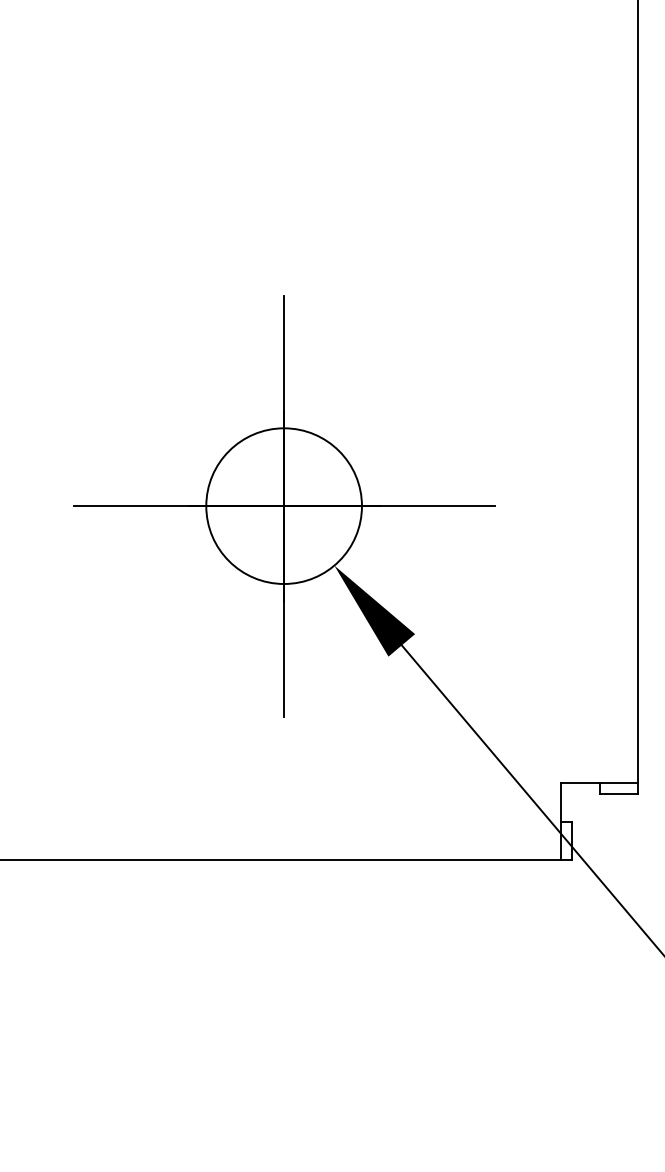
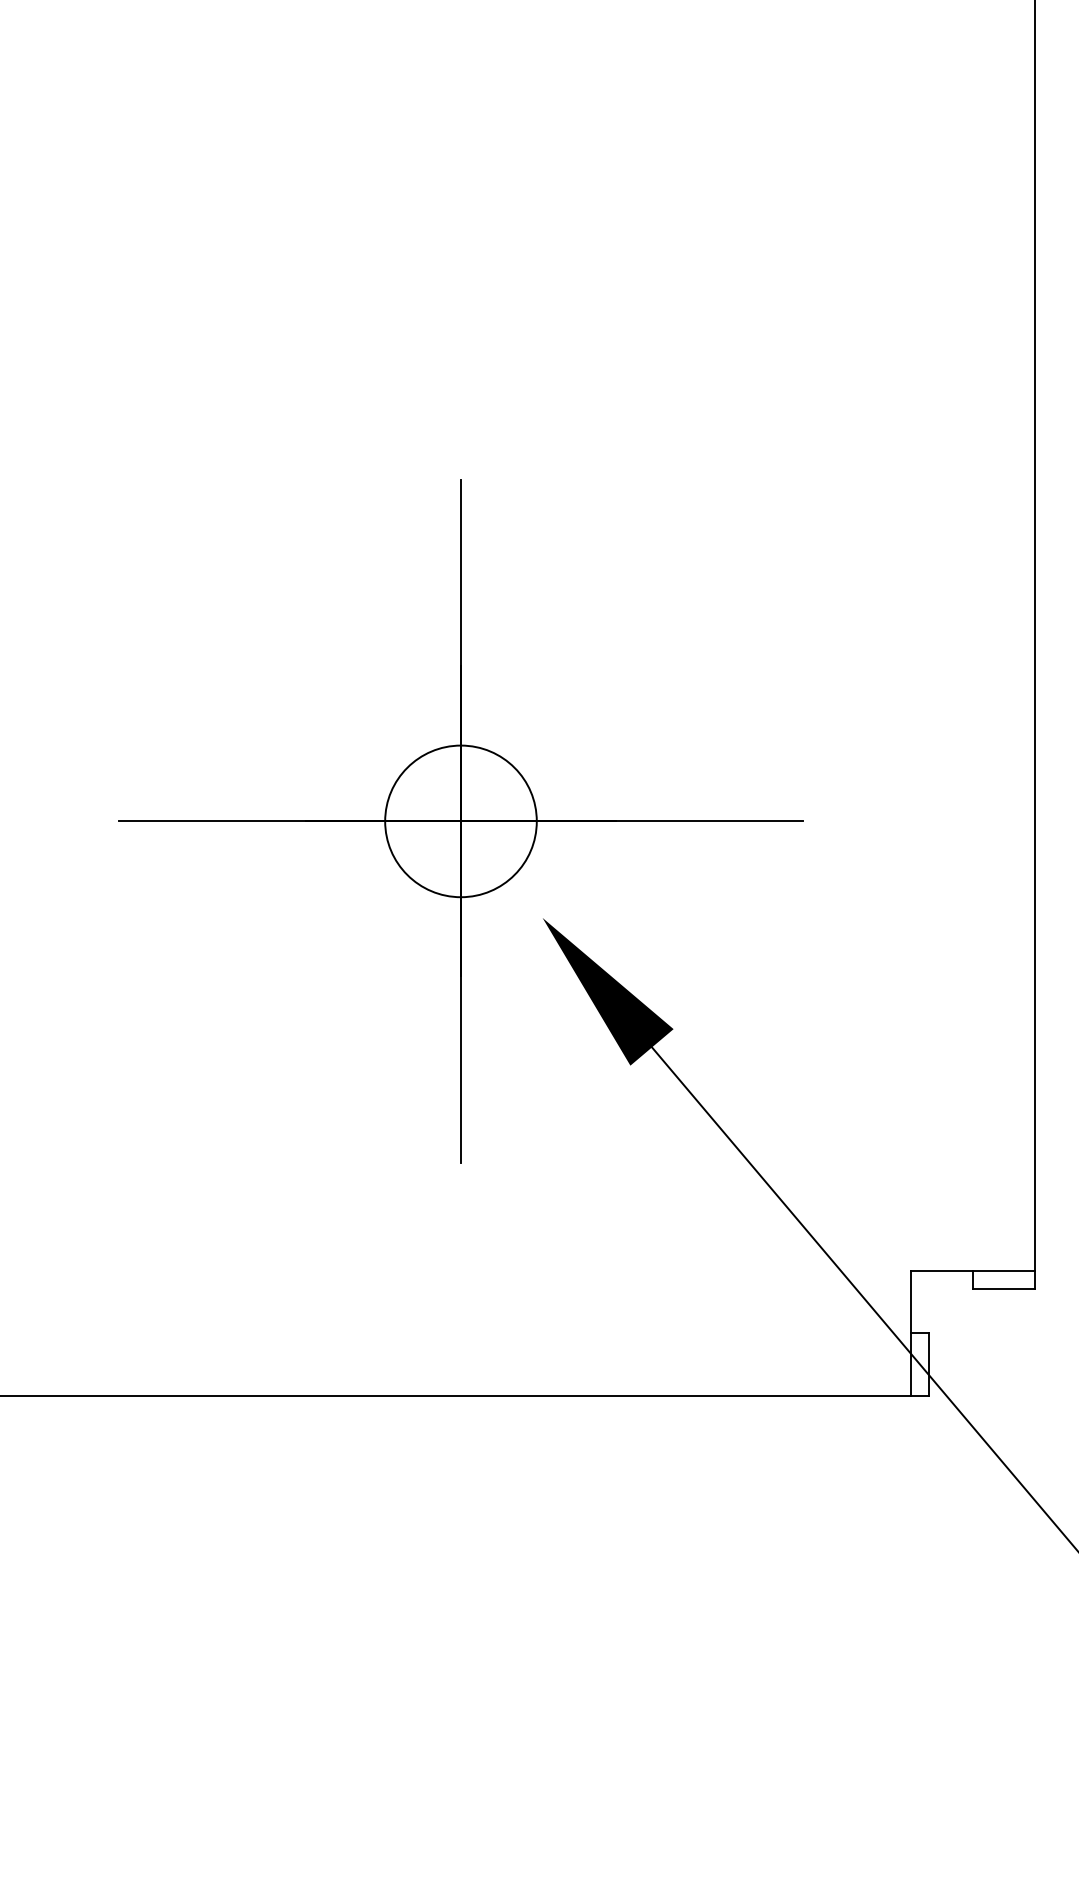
circle: (283, 506) -> (459, 821), size x0.6

